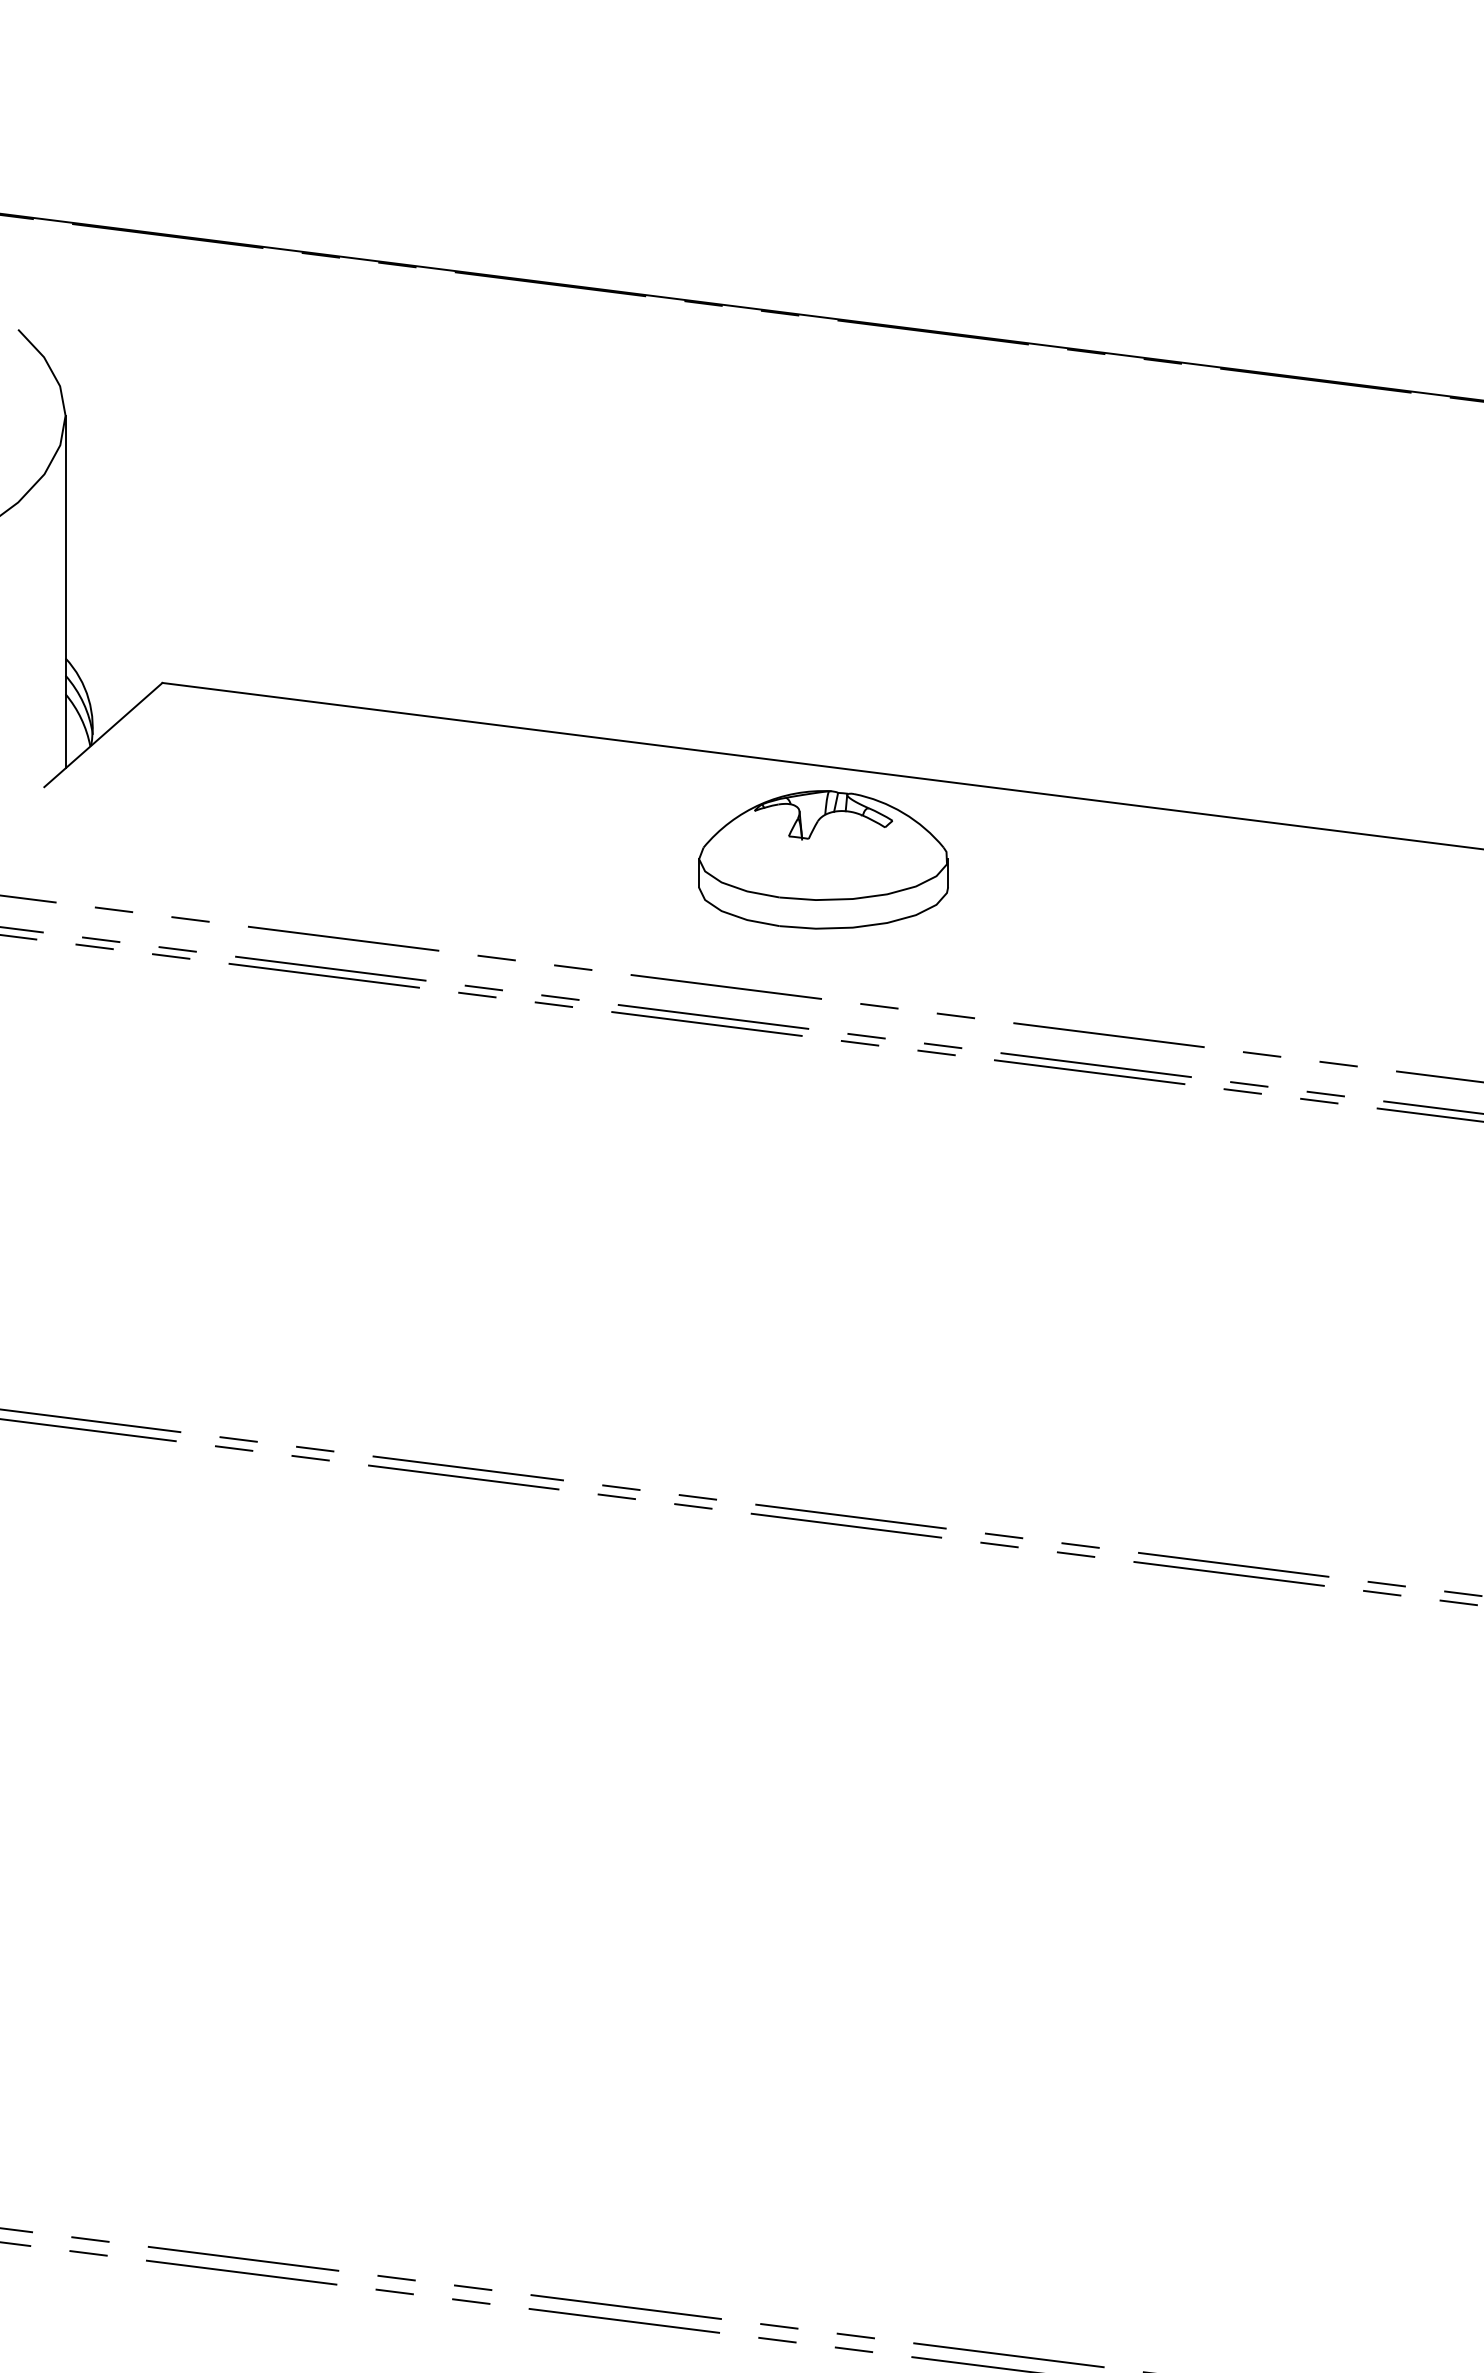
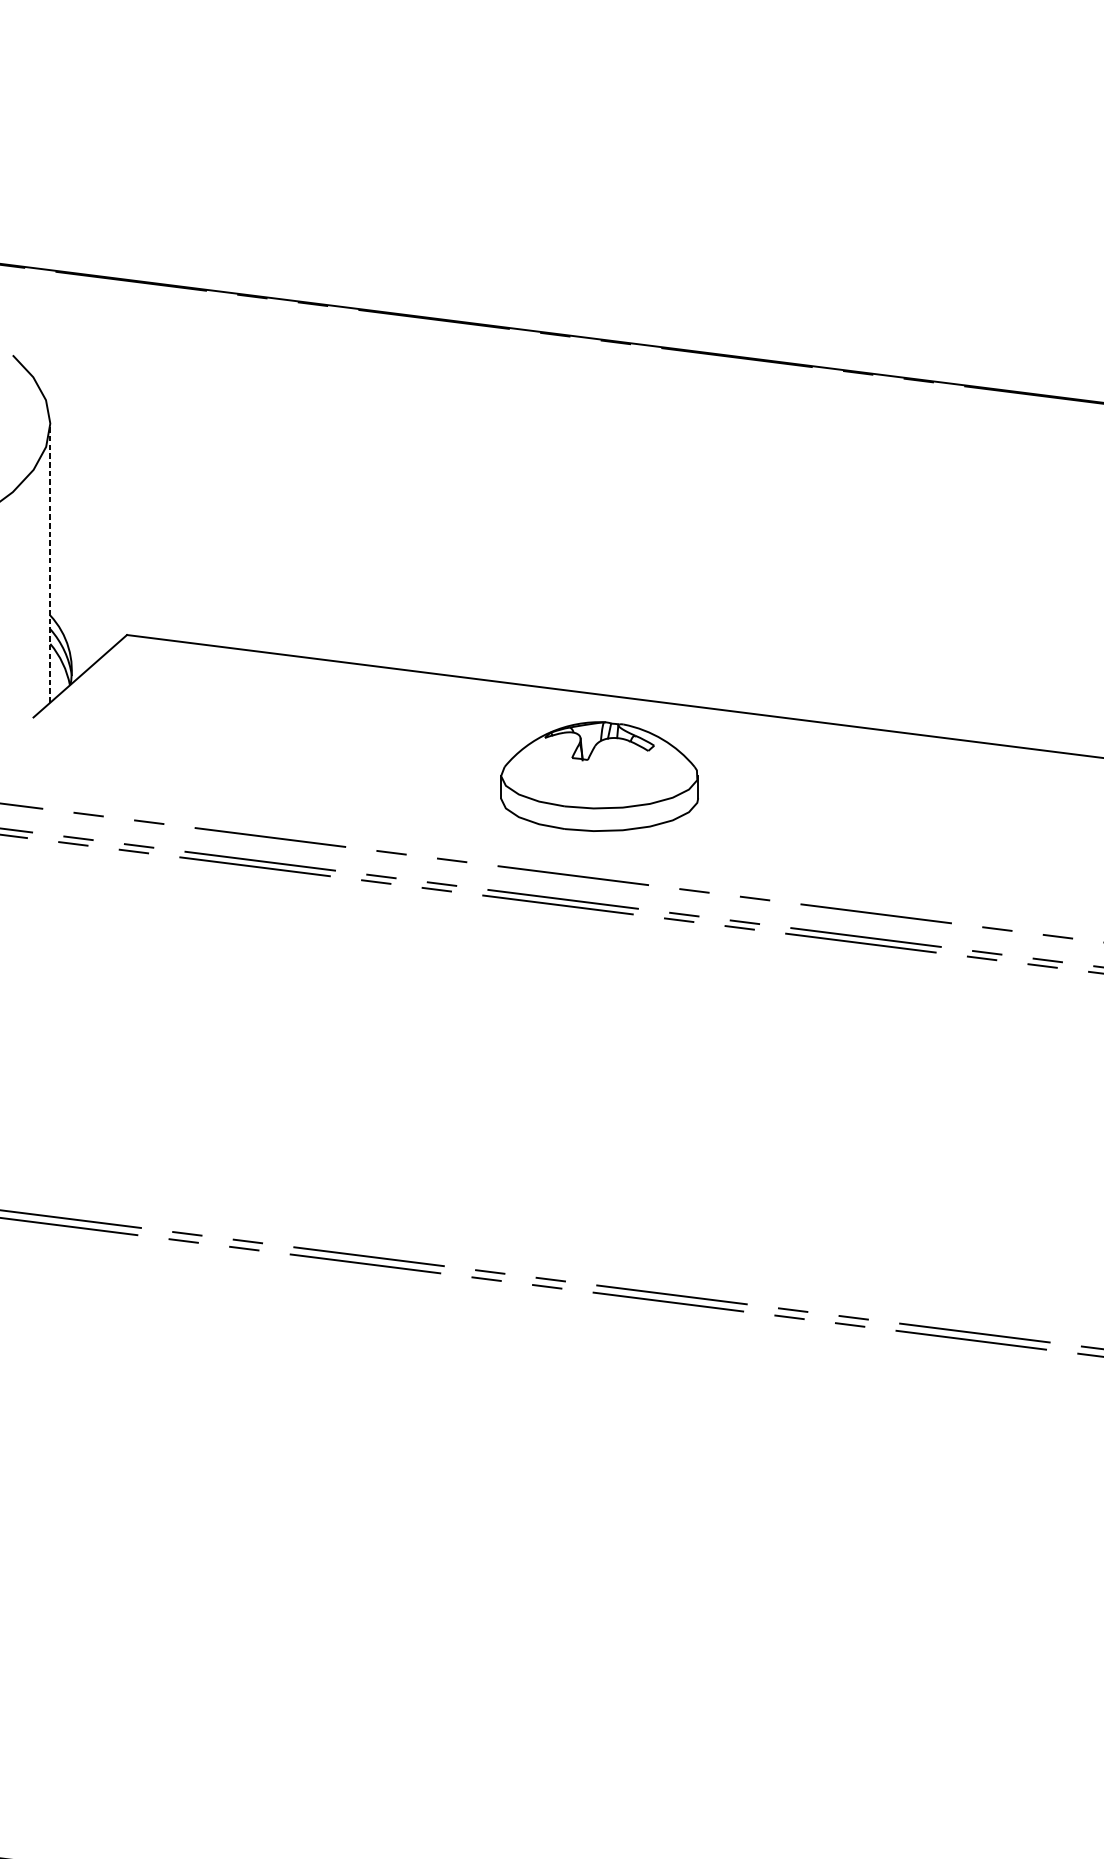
line: (65, 591) -> (50, 562), solid -> dashed
part: (823, 859) -> (599, 776), moved

